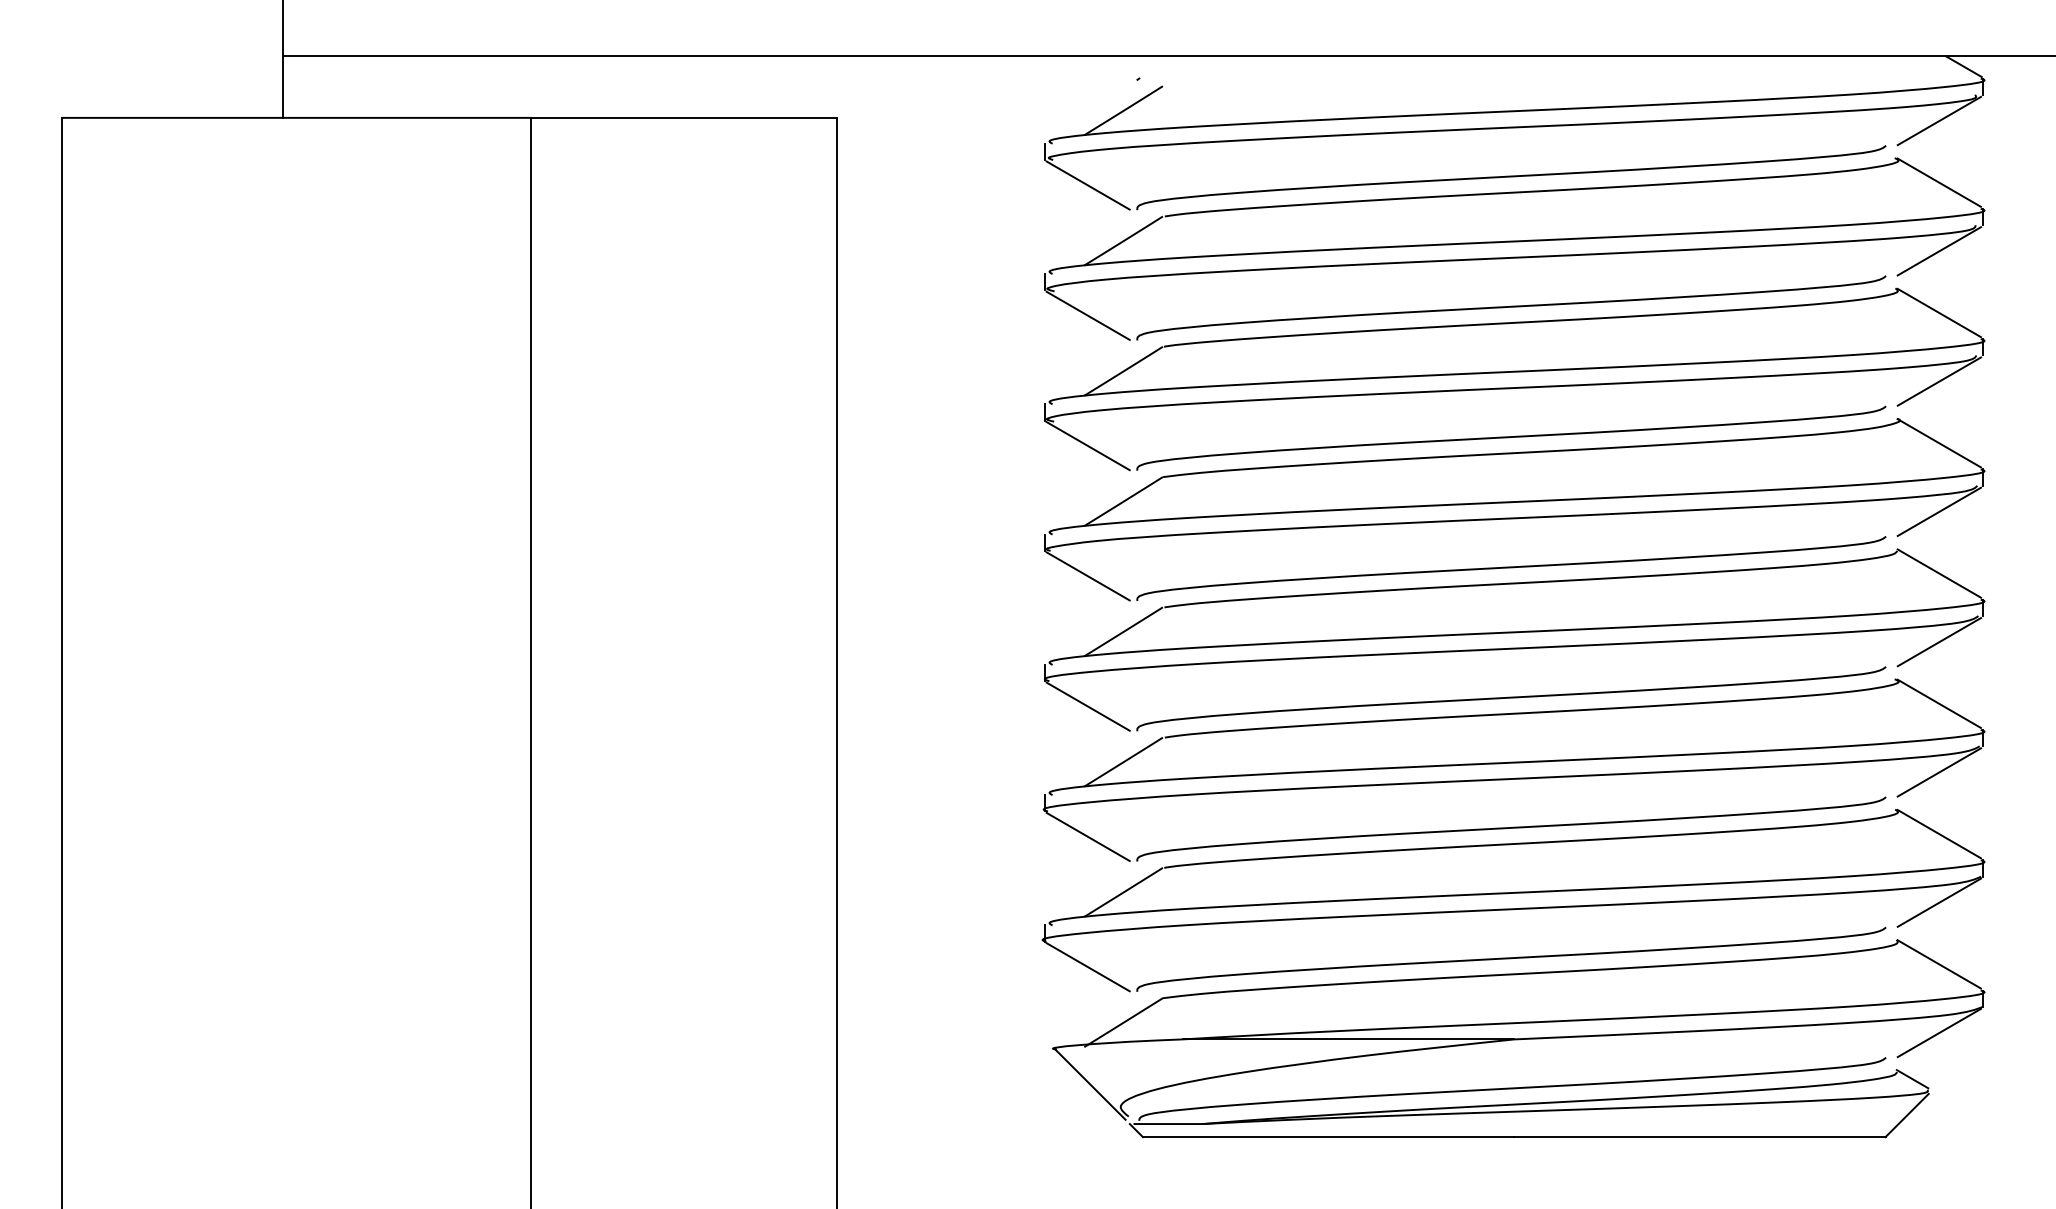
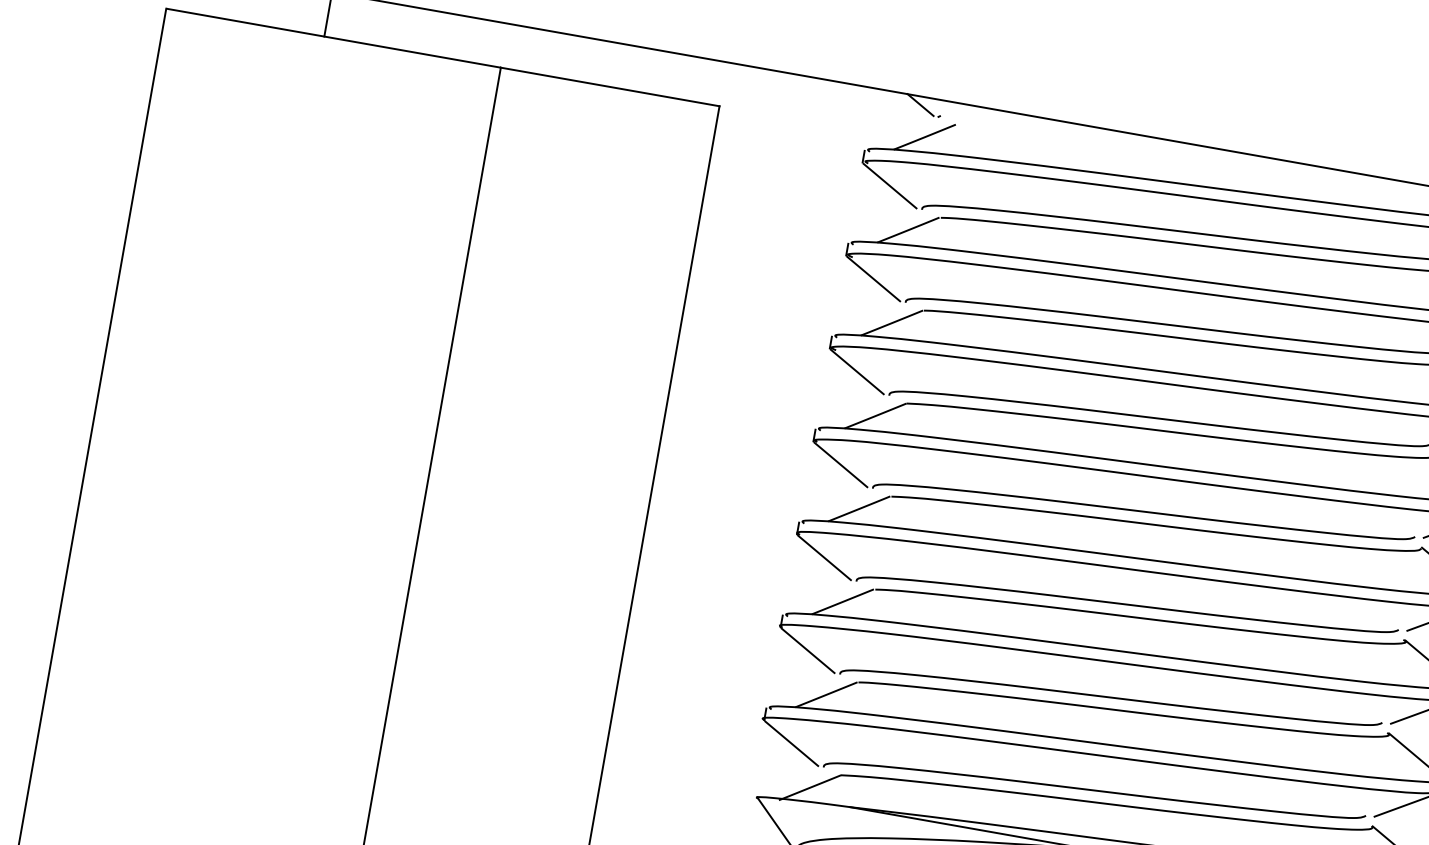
line: (1110, 67) -> (920, 104), added

